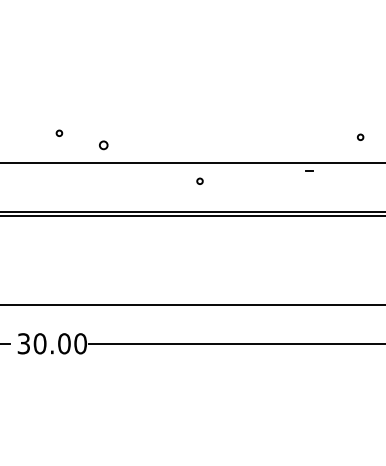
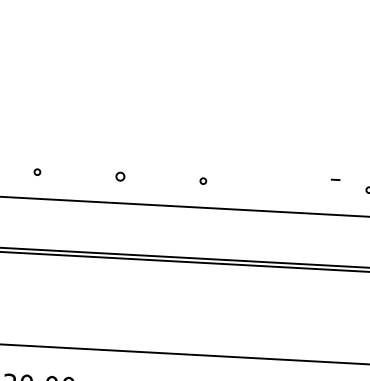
circle: (59, 132) -> (37, 171), moved
circle: (103, 145) -> (120, 176), moved
line: (309, 170) -> (335, 179), moved
circle: (199, 180) -> (202, 180), moved

